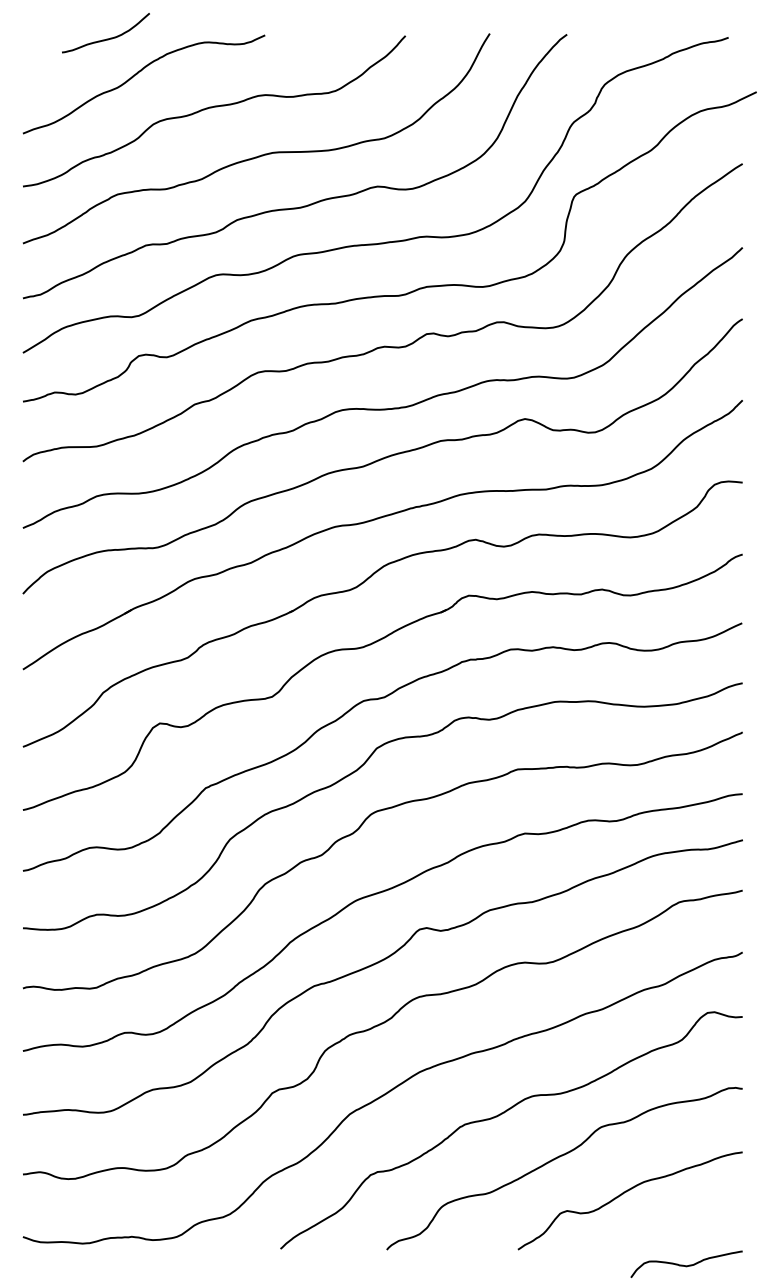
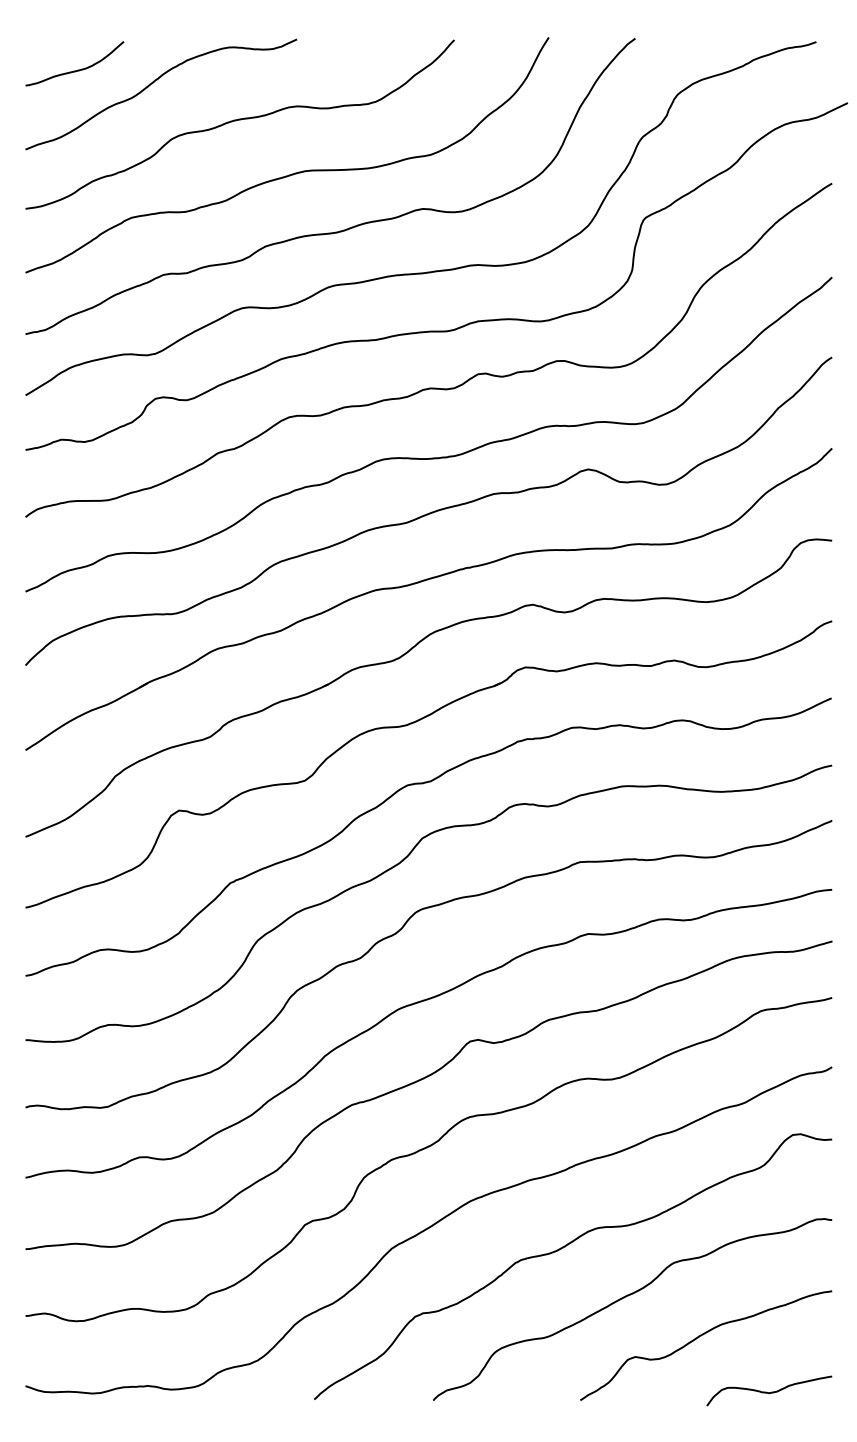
curve: (106, 38) -> (75, 69), moved
curve: (686, 1265) -> (769, 1392), moved

